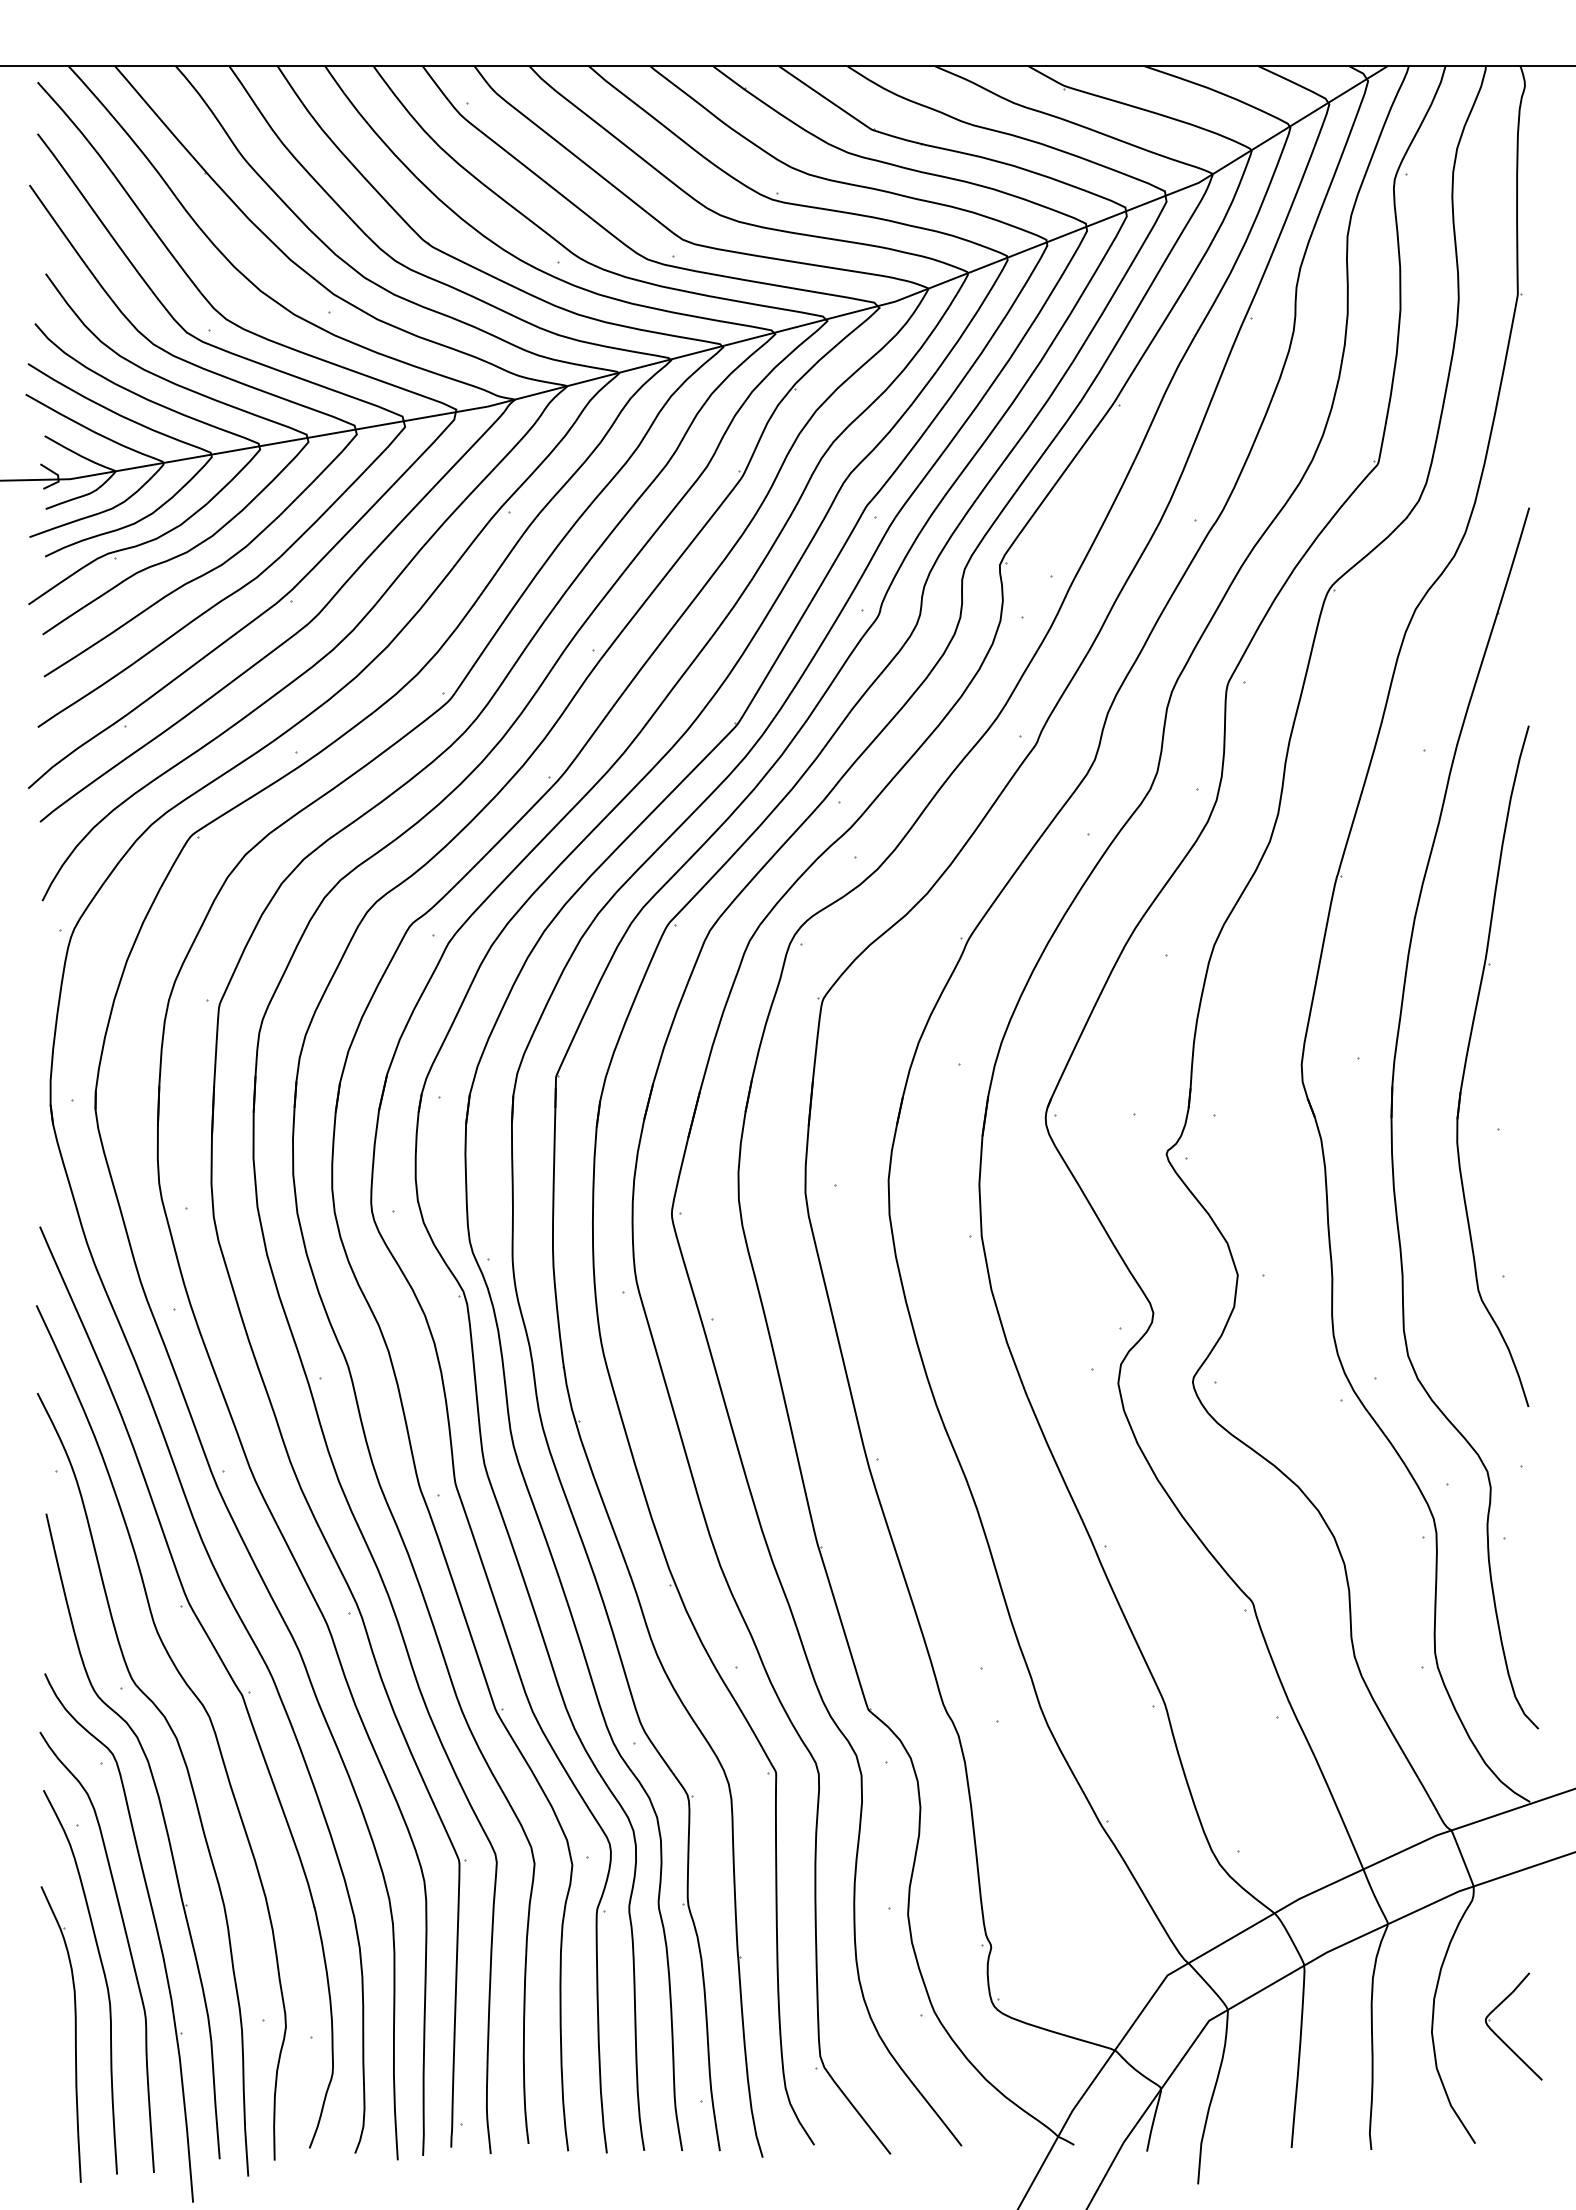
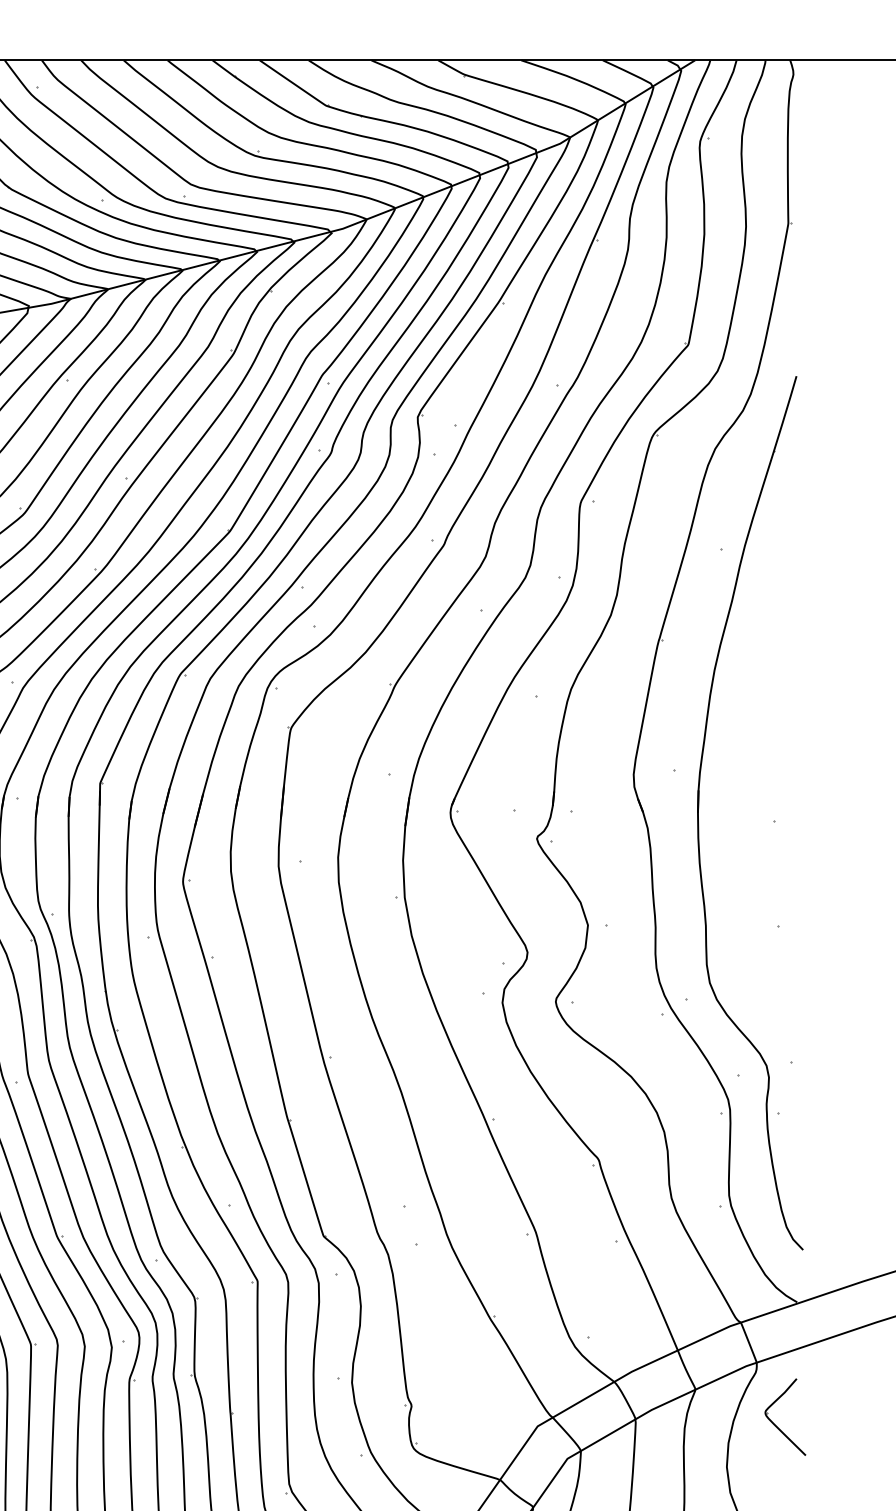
part: (1466, 1064) -> (751, 774), removed
part: (1501, 2038) -> (776, 1425), moved

